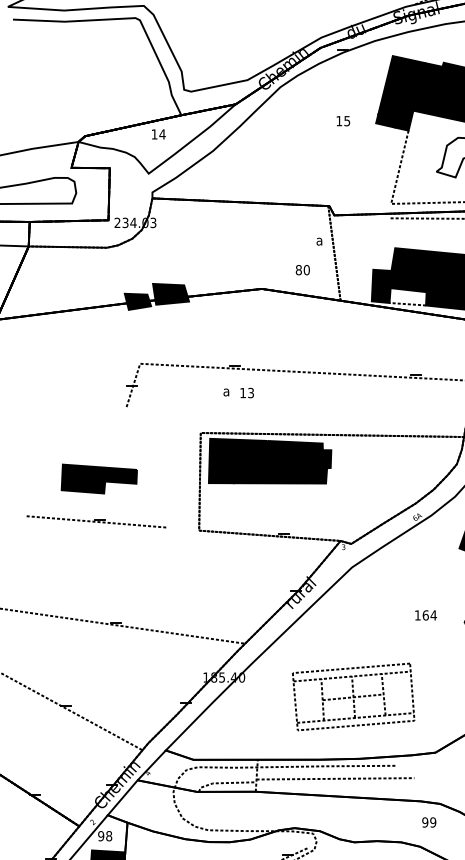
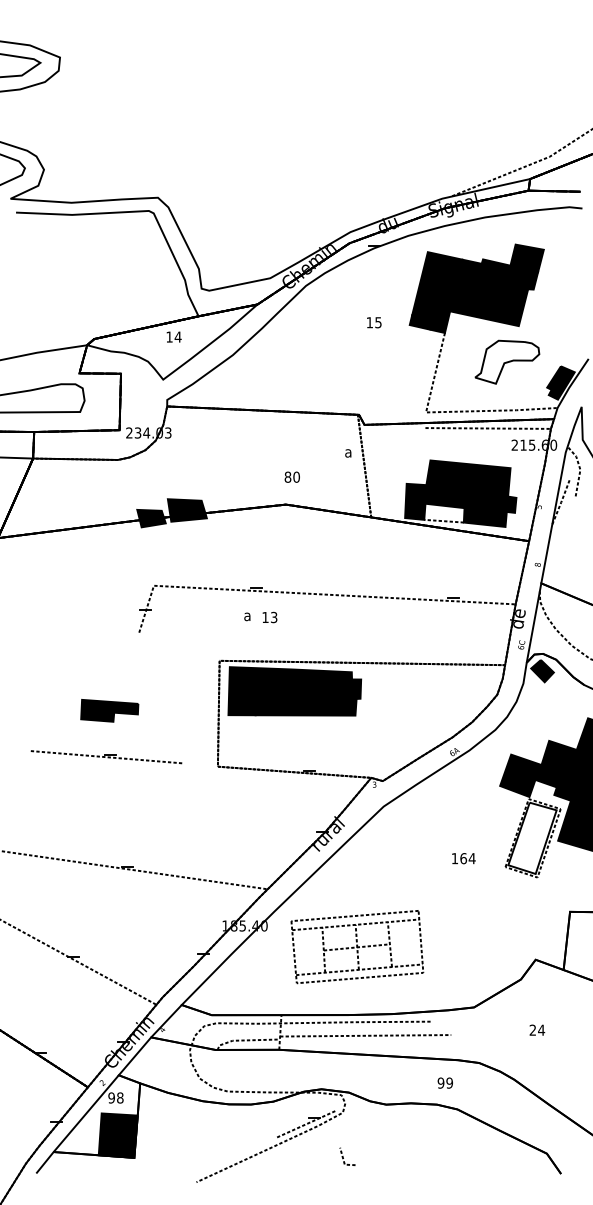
text: (302, 269) -> (291, 476), moved
part: (99, 478) -> (109, 710), size x0.7
part: (353, 697) -> (357, 947), moved
text: (428, 821) -> (444, 1082), moved

